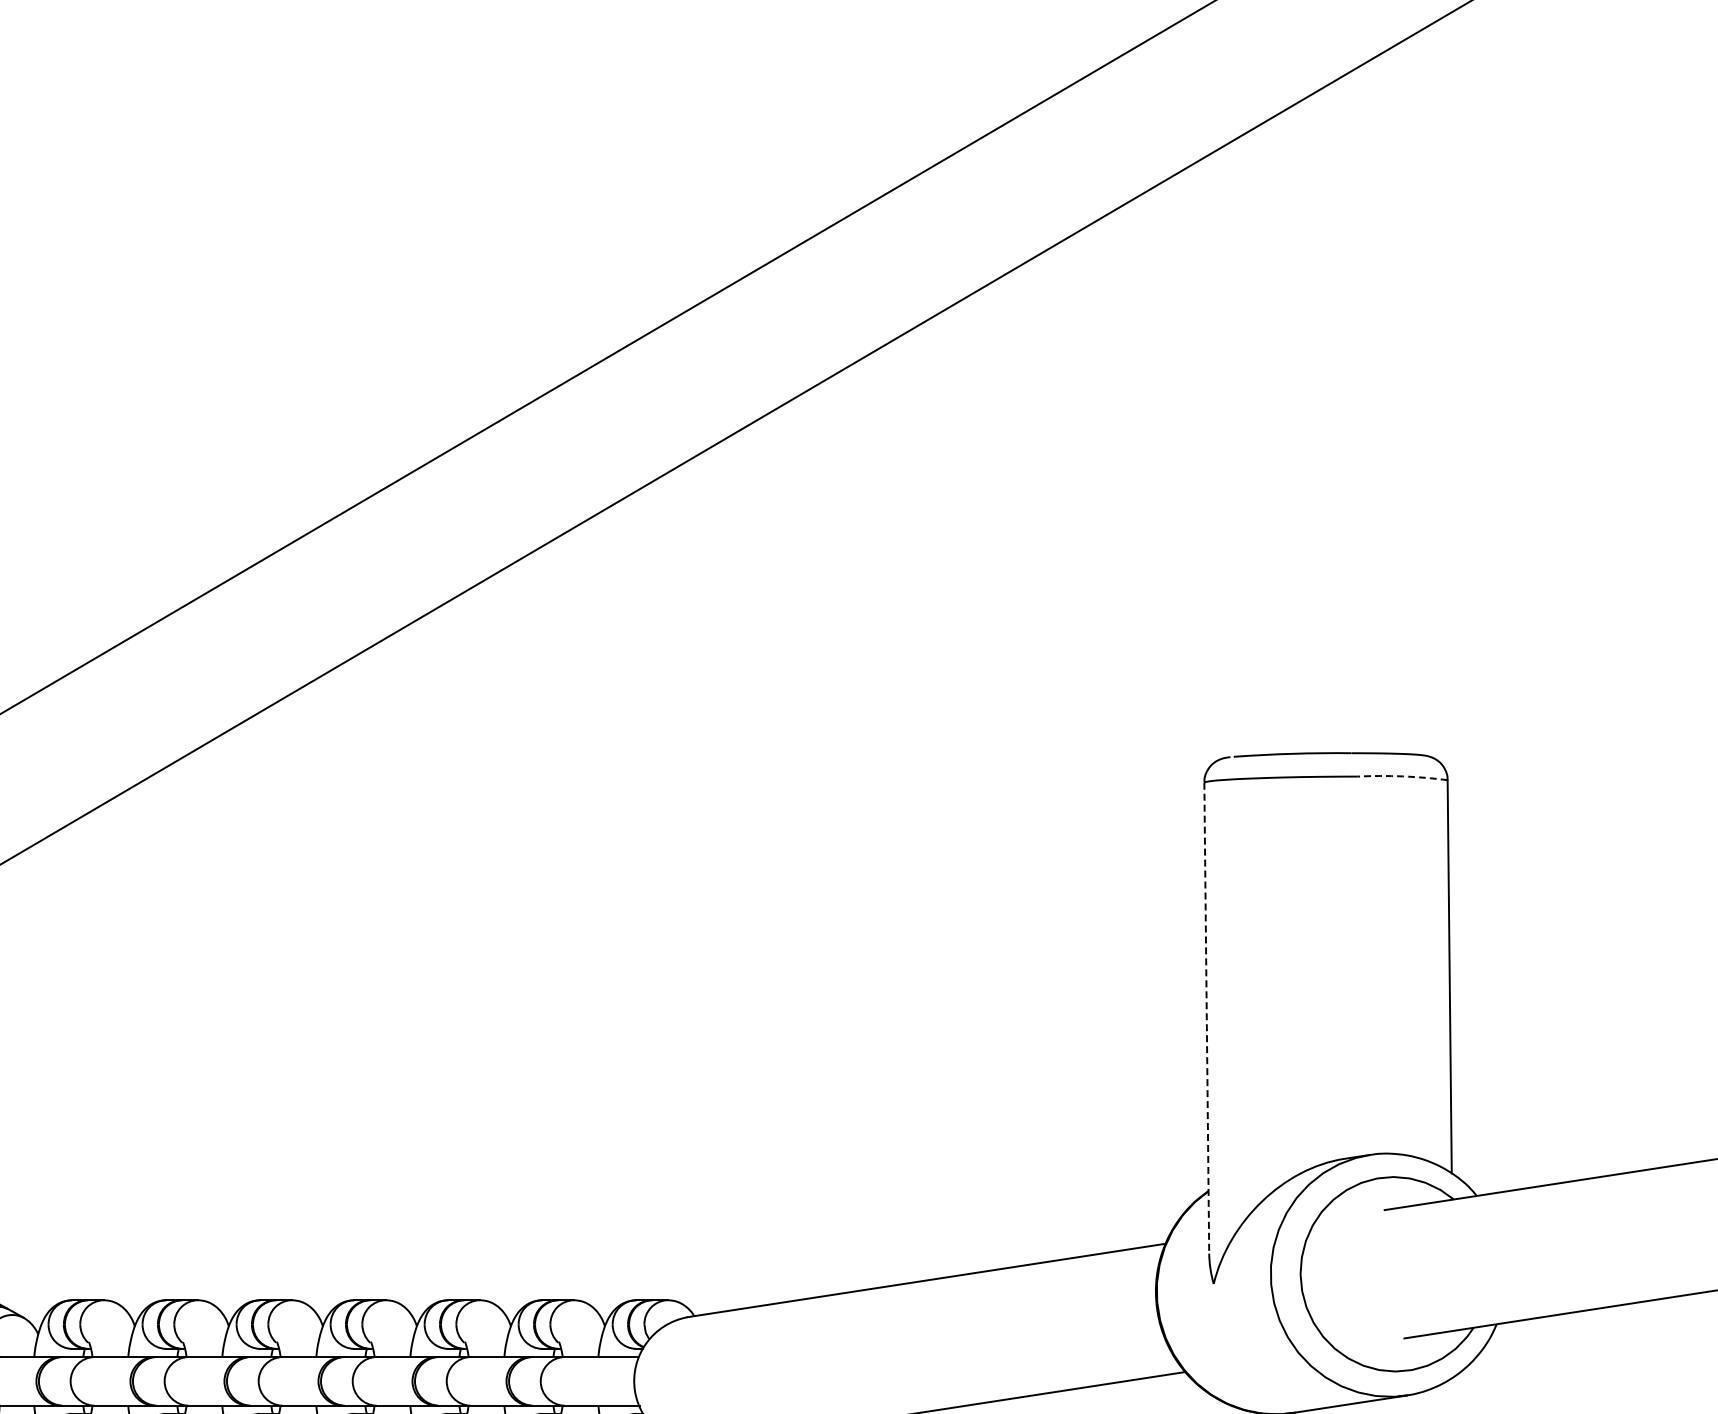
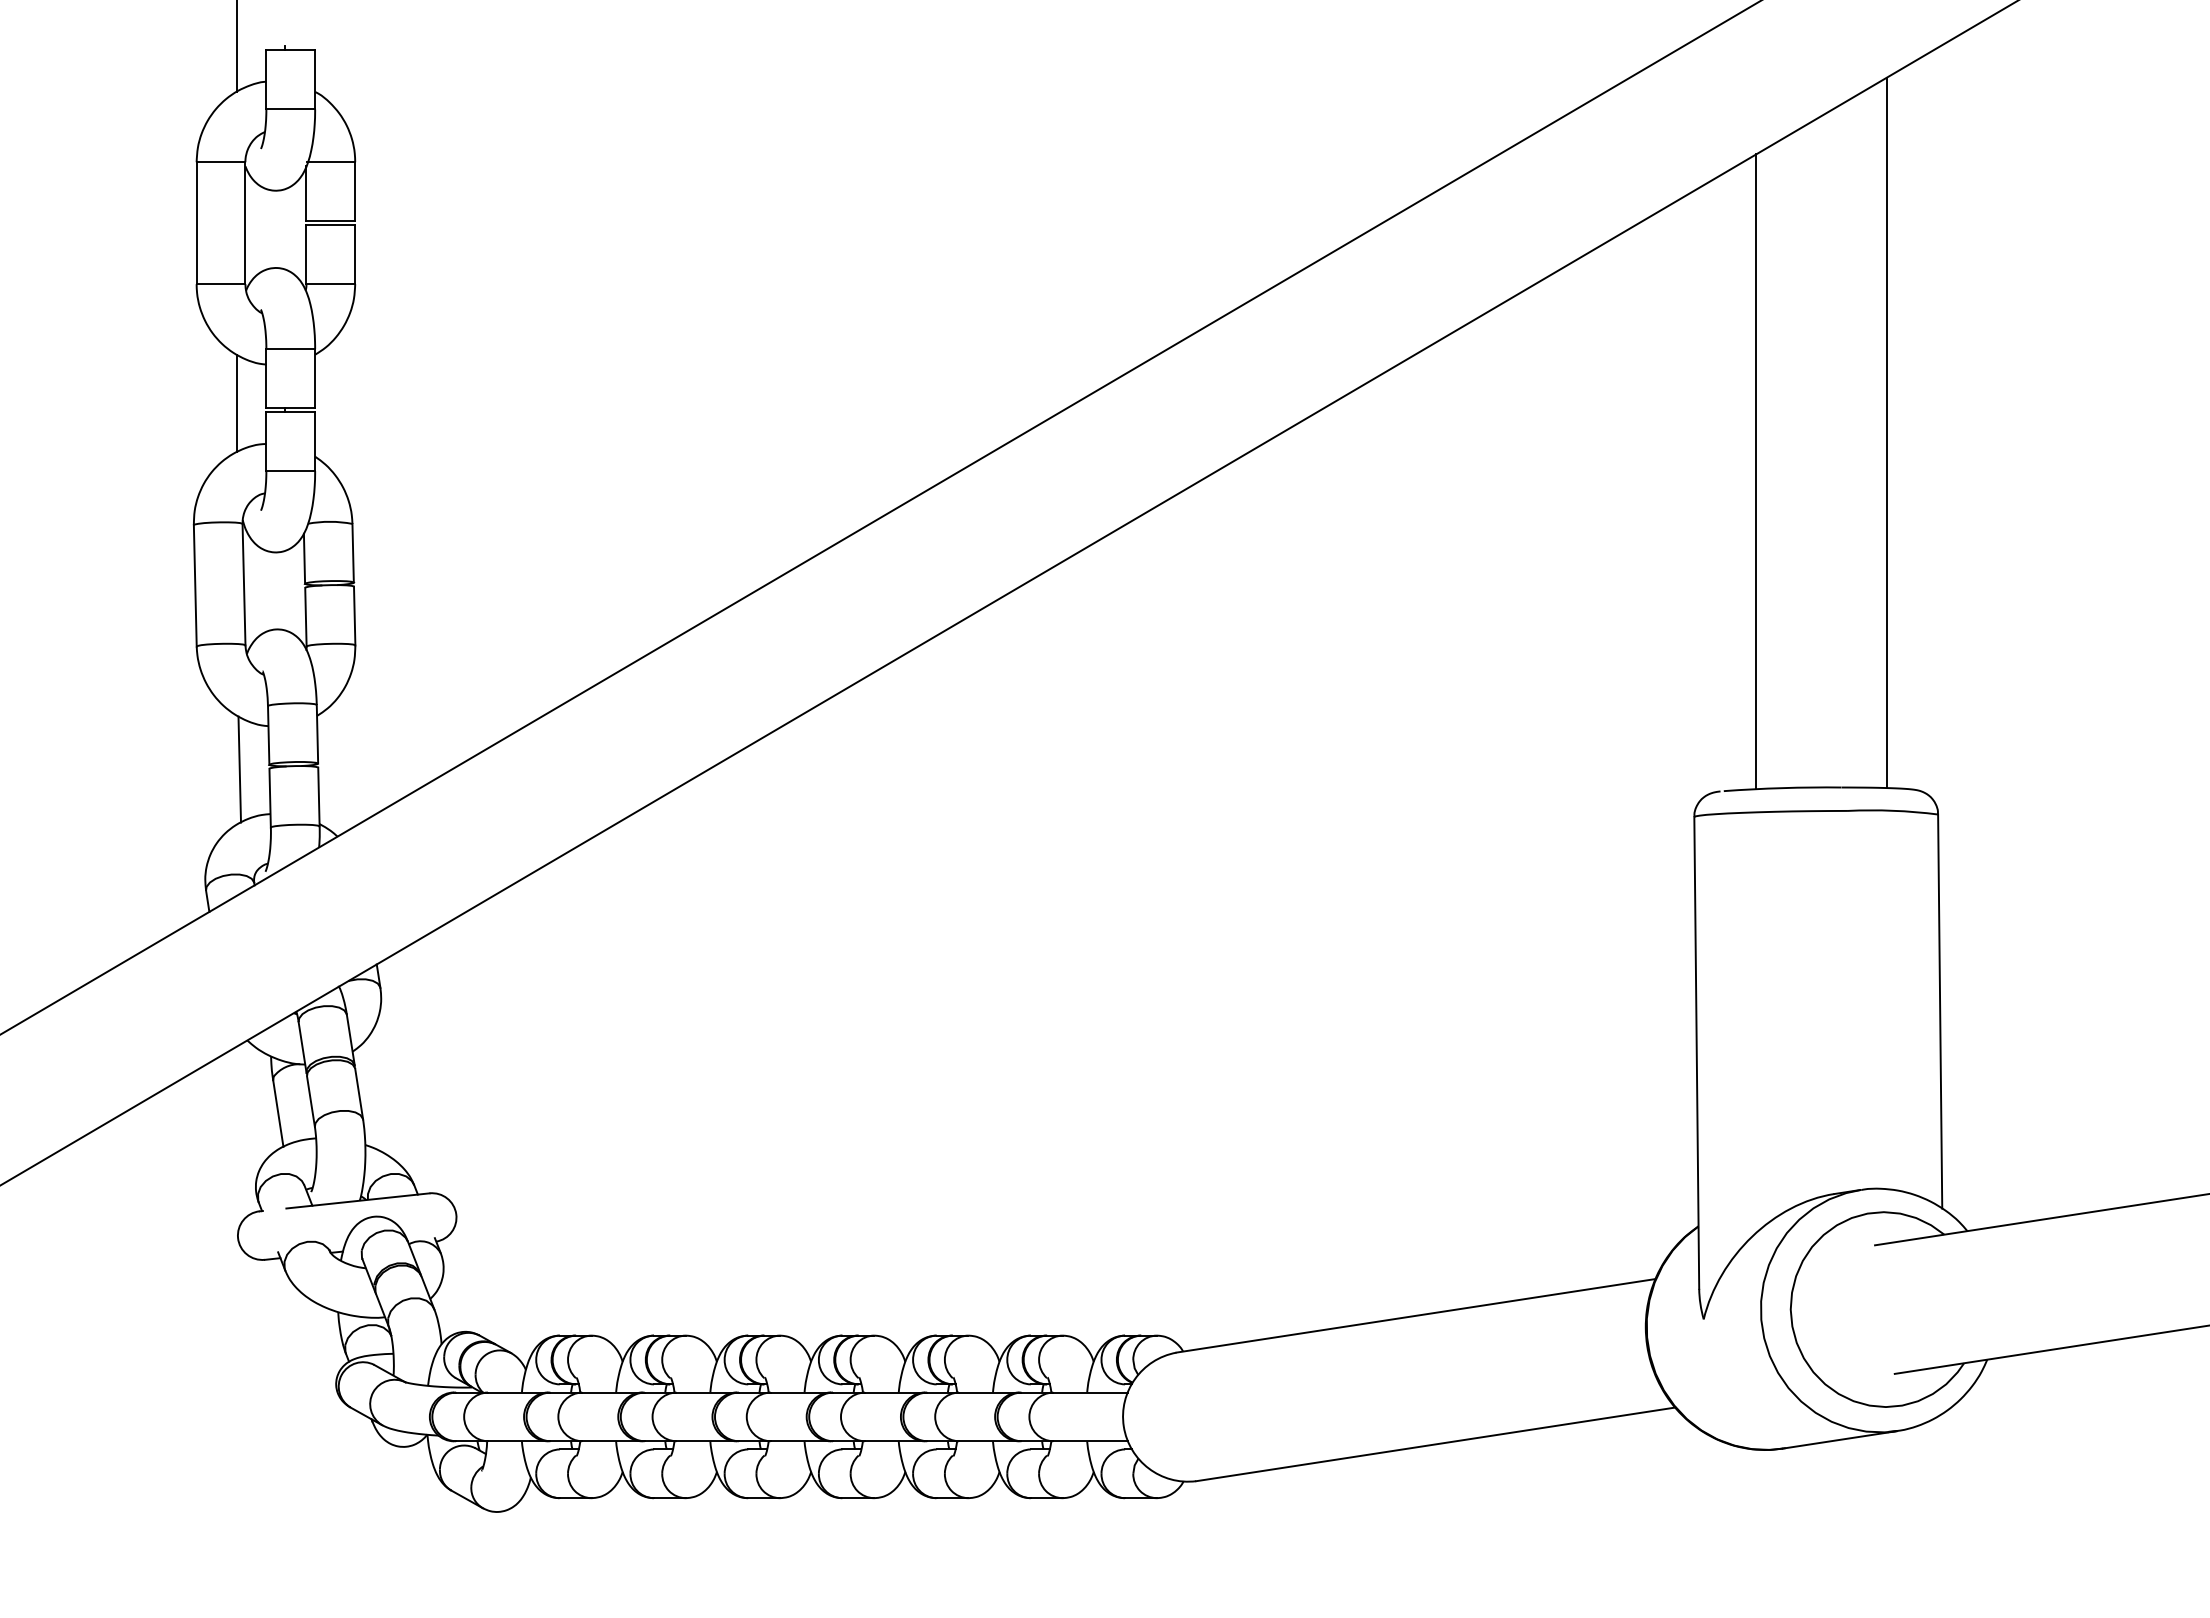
line: (1396, 398) -> (1886, 432), added
line: (1266, 437) -> (1756, 471), added
arc: (1403, 776) -> (1893, 810), dashed -> solid
line: (1206, 1017) -> (1696, 1052), dashed -> solid

